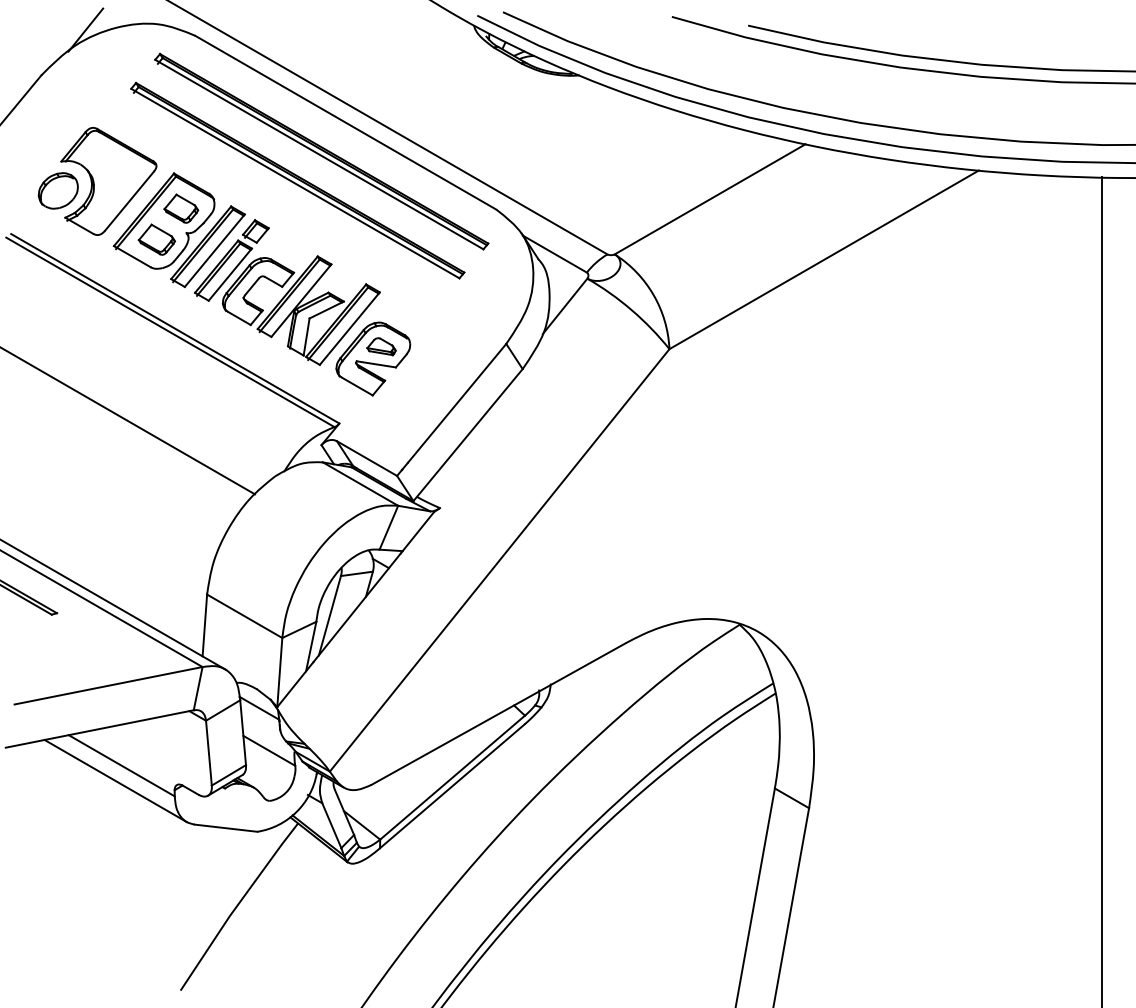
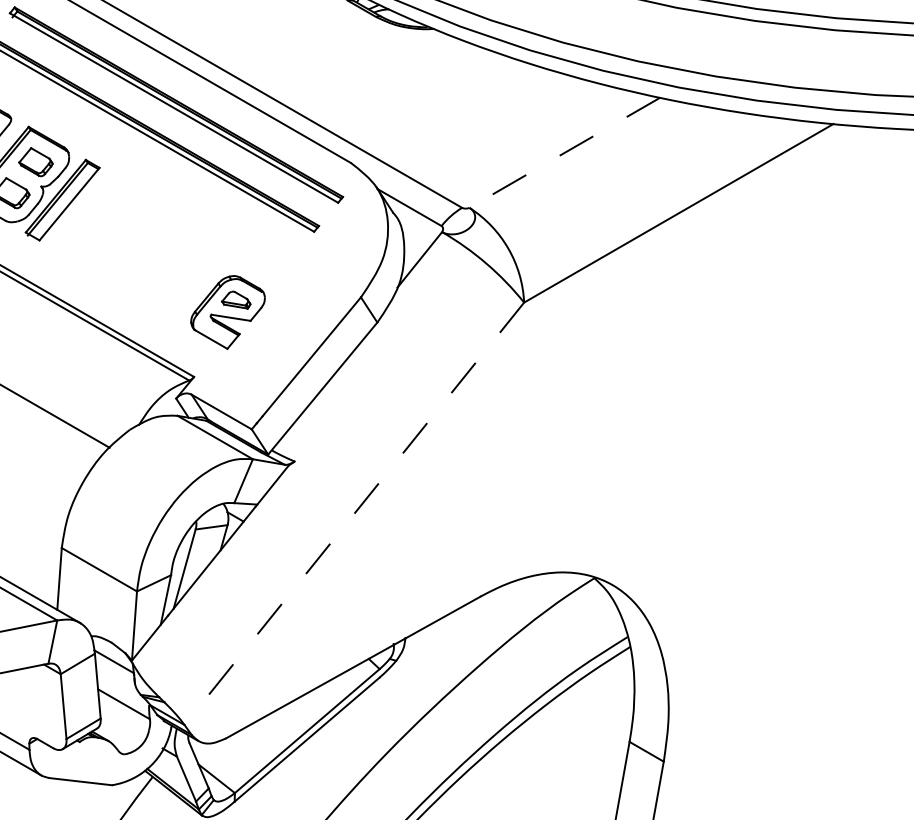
line: (709, 199) -> (564, 152), solid -> dashed
part: (287, 292) -> (142, 245), removed
line: (499, 560) -> (354, 513), solid -> dashed

